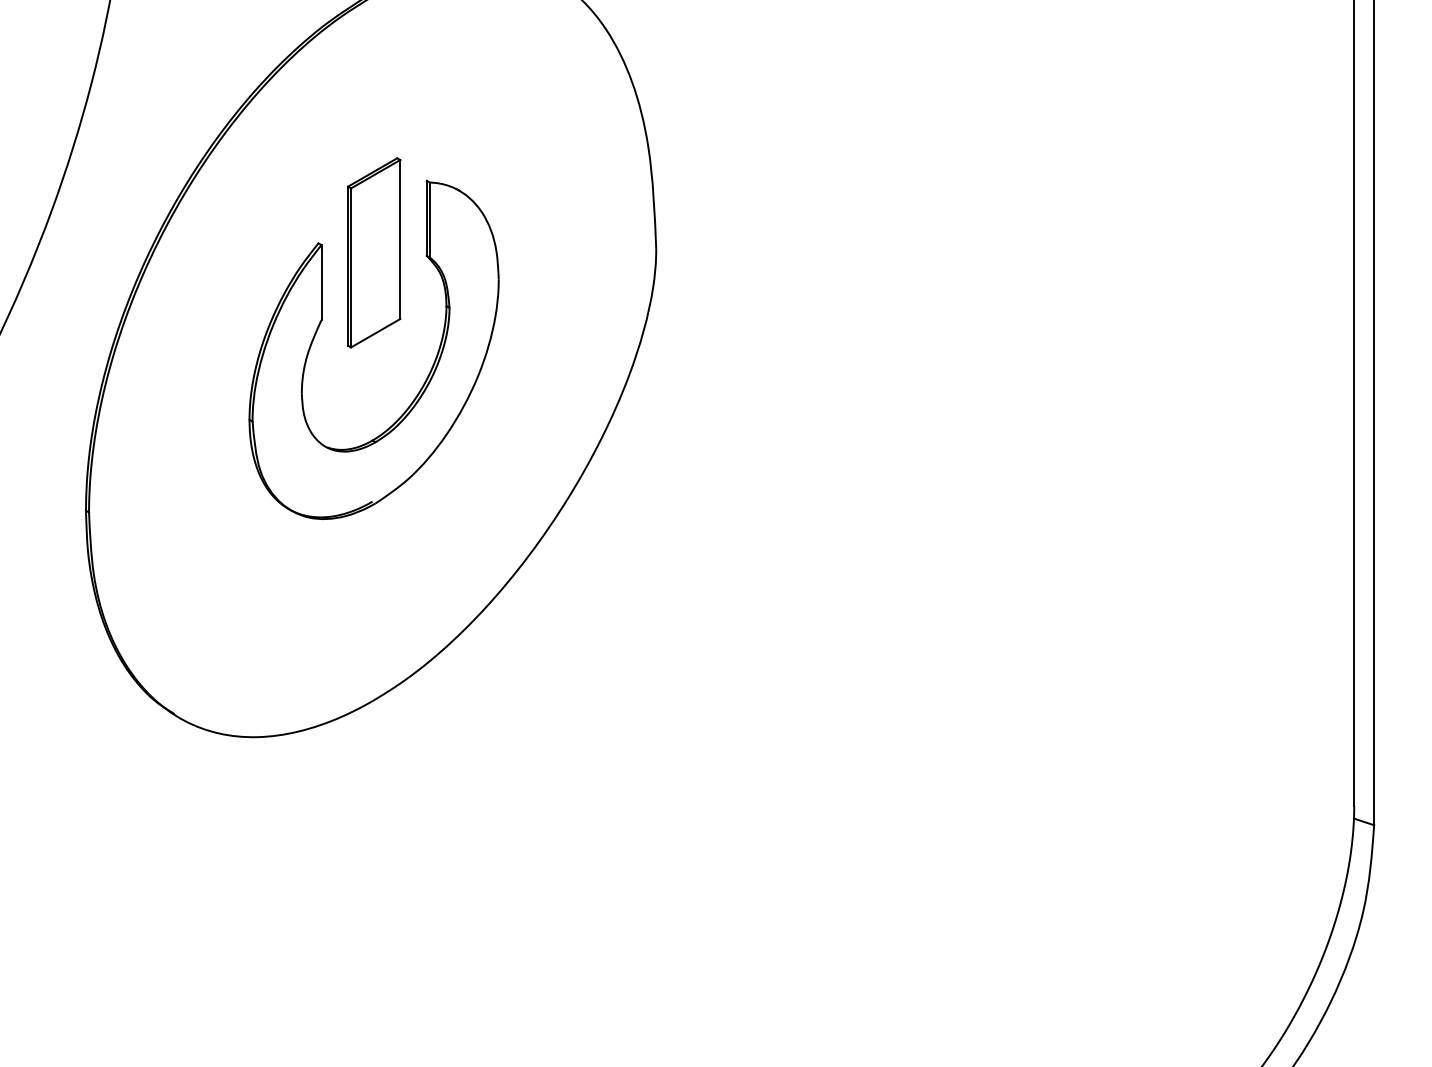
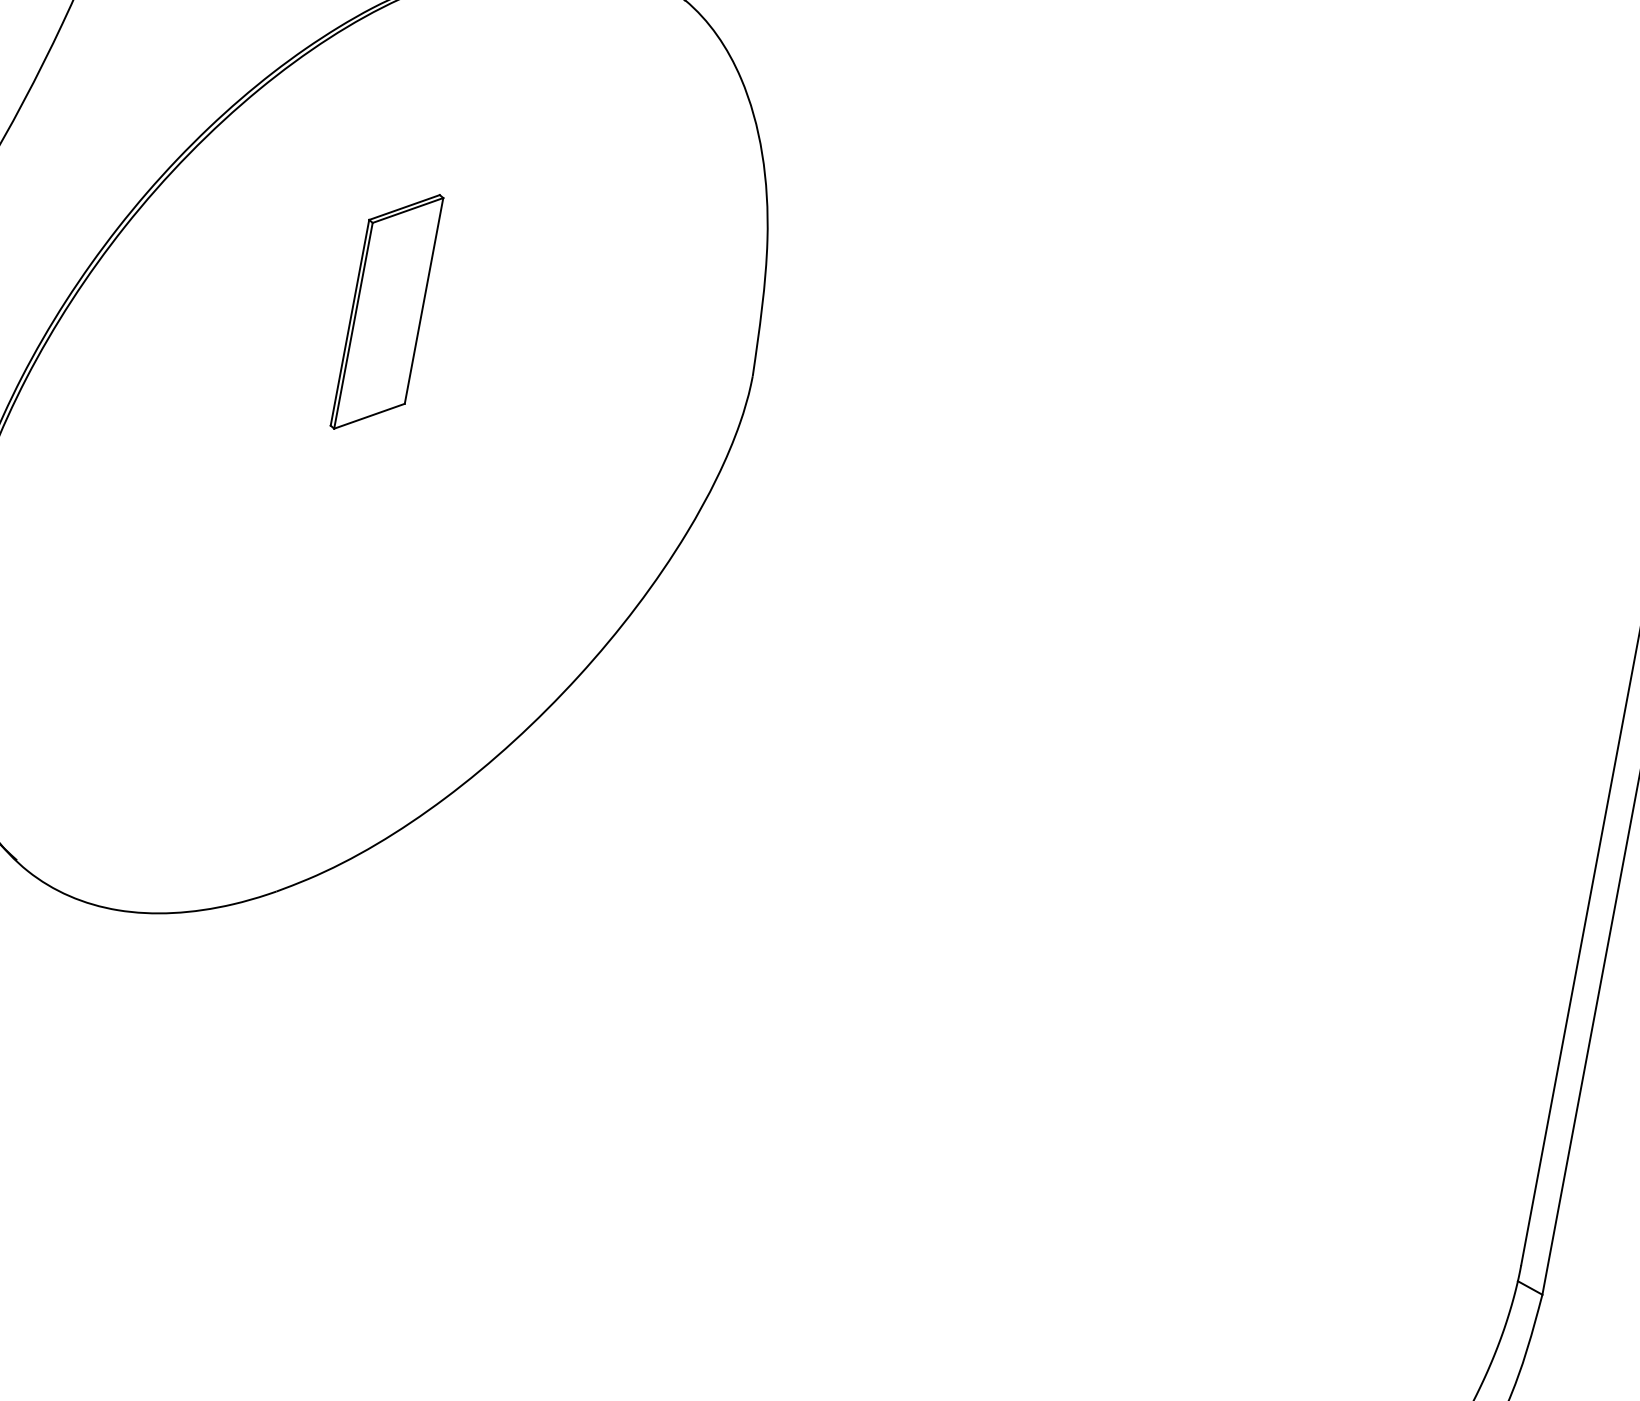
part: (320, 325) -> (299, 392), removed

